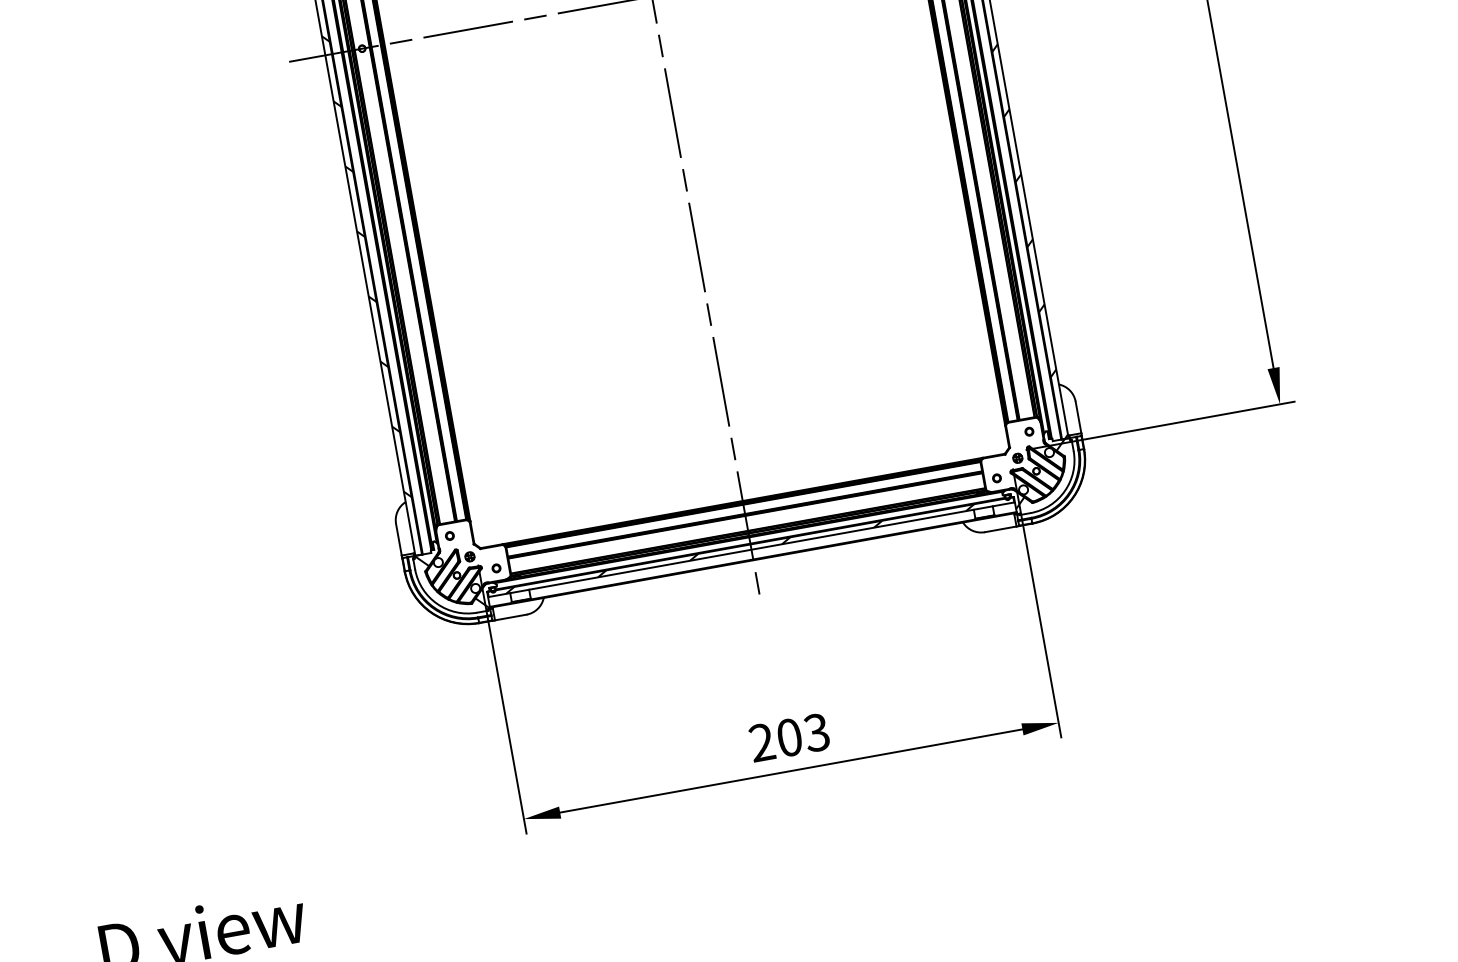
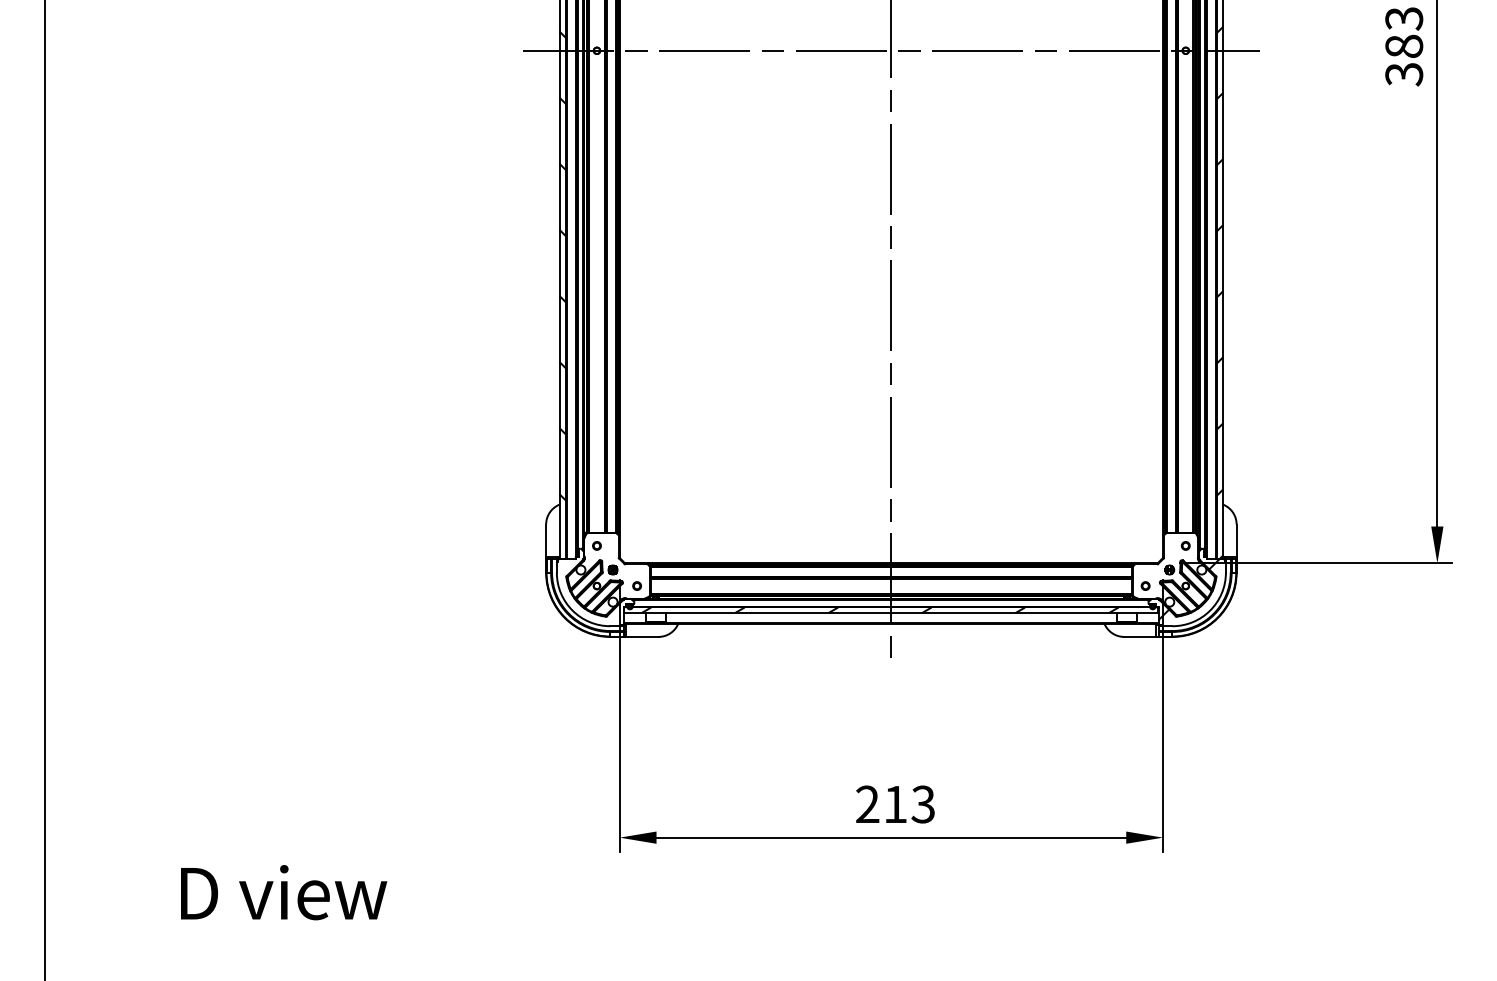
hatch: (451, 582) -> (590, 591), removed
text: (789, 737) -> (895, 804), 203 -> 213

